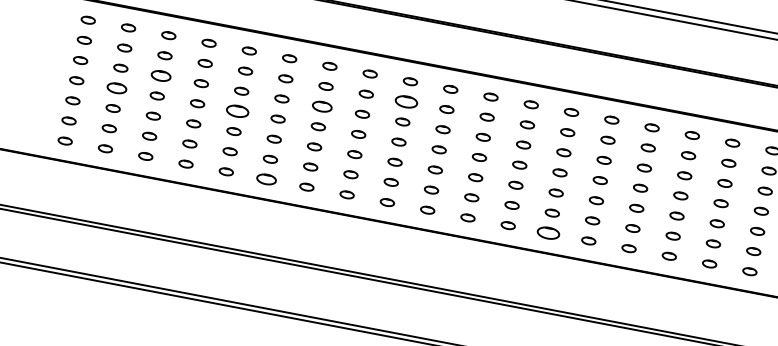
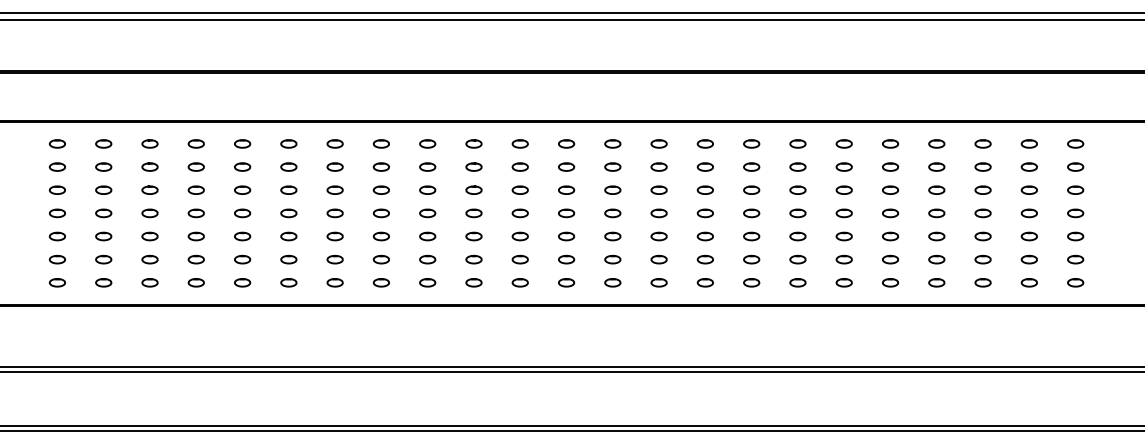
part: (160, 75) -> (149, 189), size x0.71
part: (116, 88) -> (103, 213), size x0.71
part: (406, 101) -> (427, 166), size x0.62
part: (321, 105) -> (334, 189), size x0.71
part: (237, 111) -> (242, 213), size x0.62
part: (266, 179) -> (288, 282), size x0.71
part: (548, 232) -> (612, 282), size x0.62

